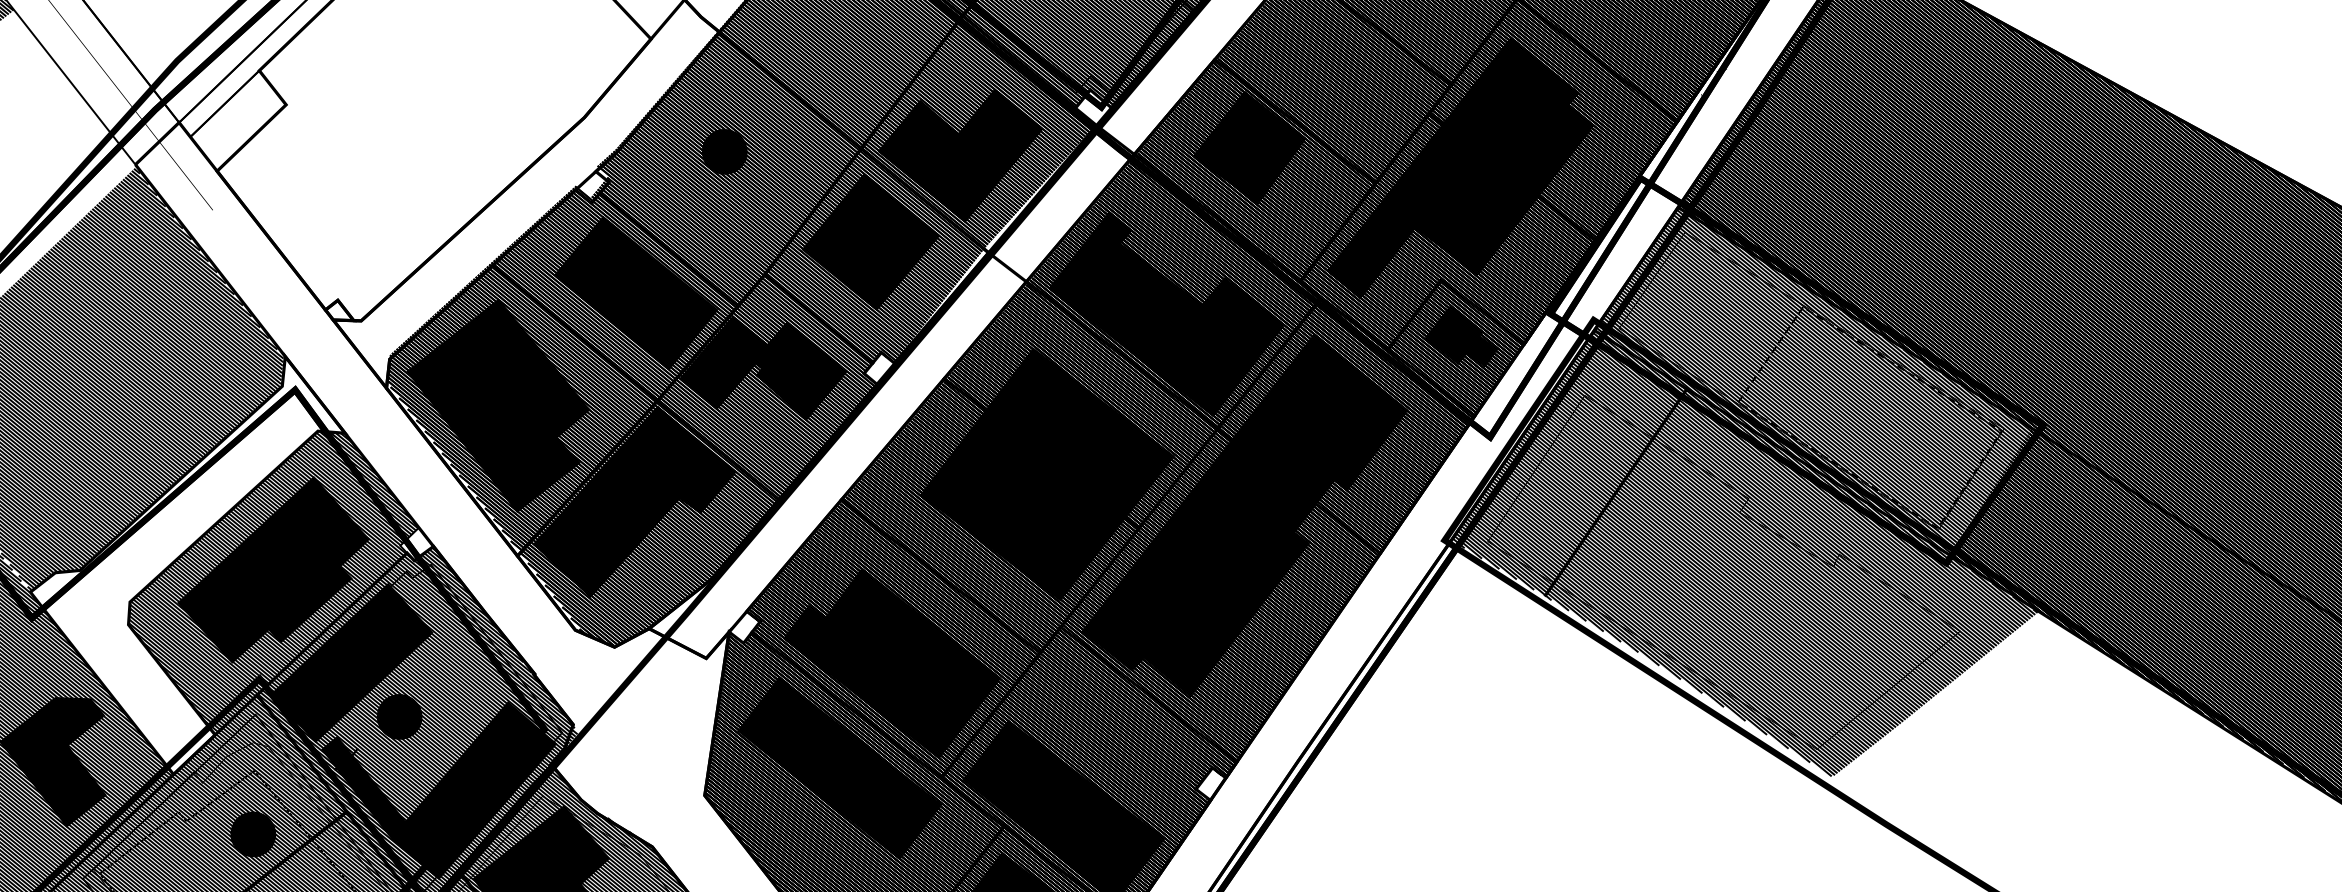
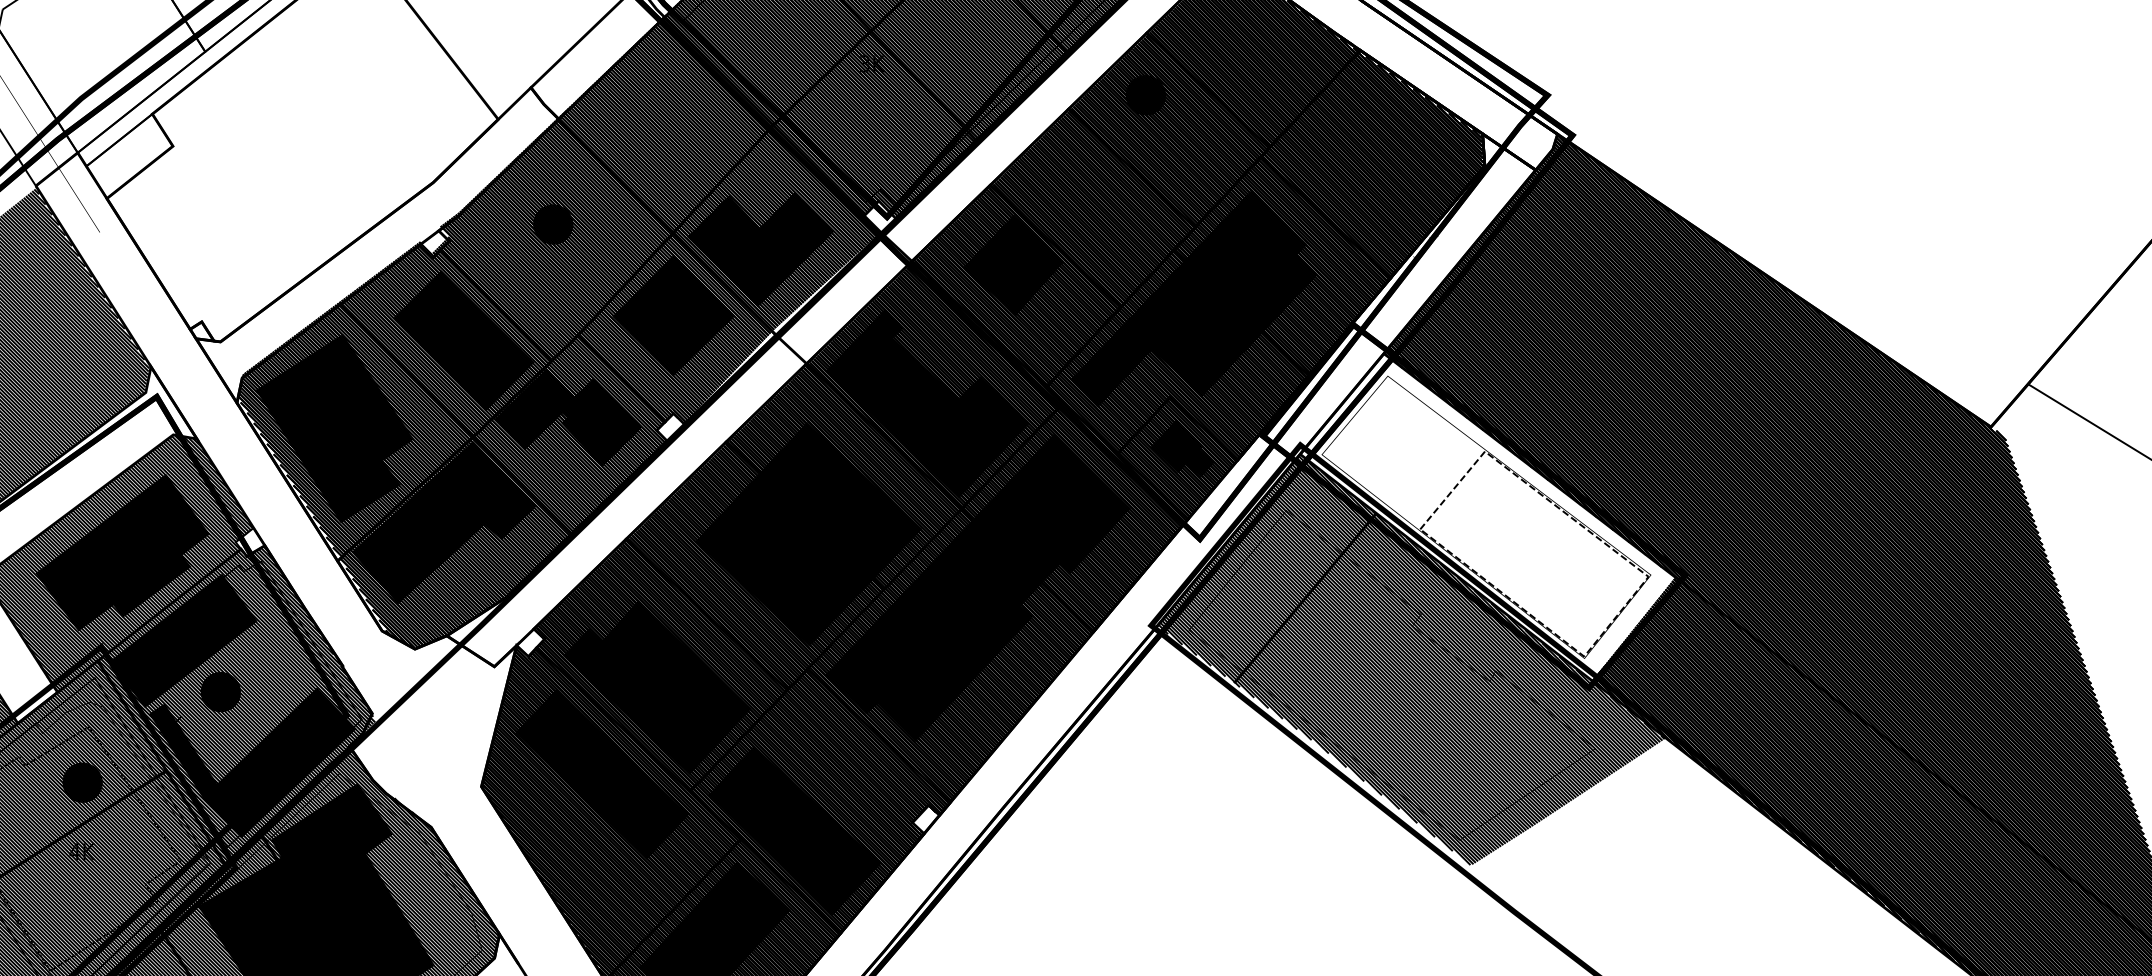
hatch: (1813, 381) -> (1487, 517), removed

